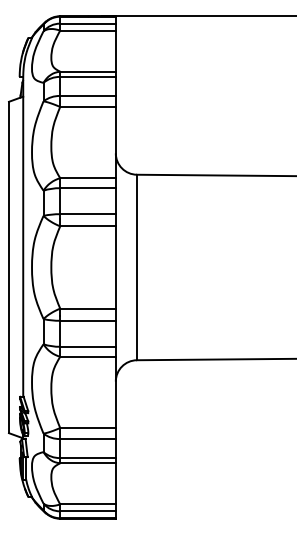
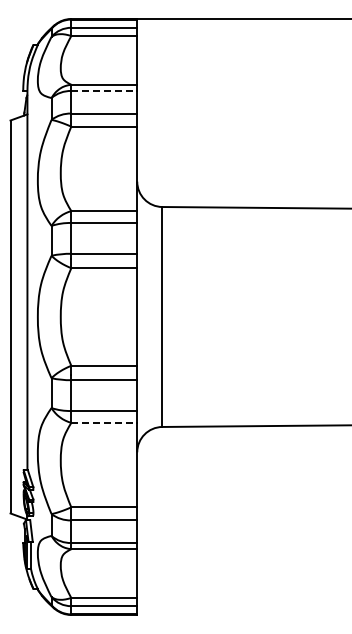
line: (88, 76) -> (104, 90), solid -> dashed
line: (88, 356) -> (104, 422), solid -> dashed

